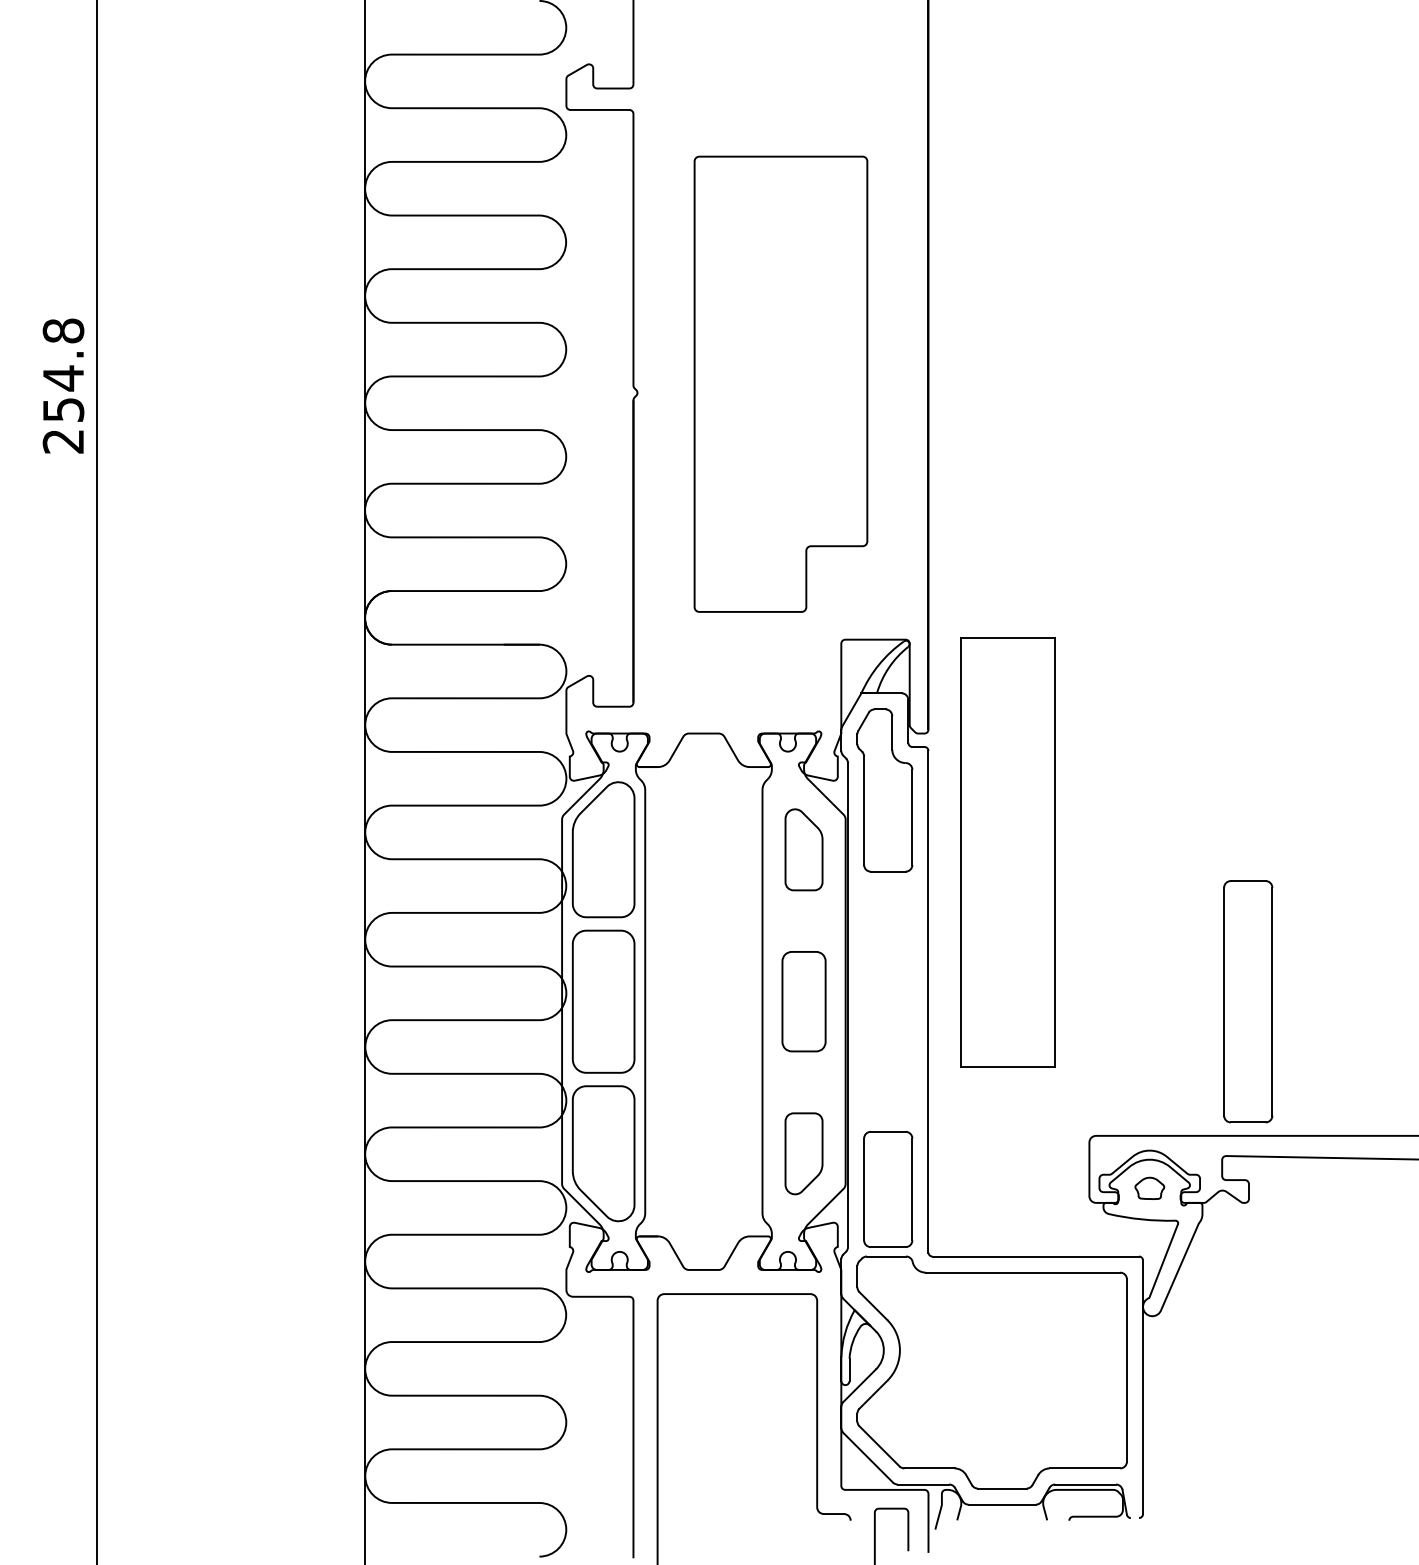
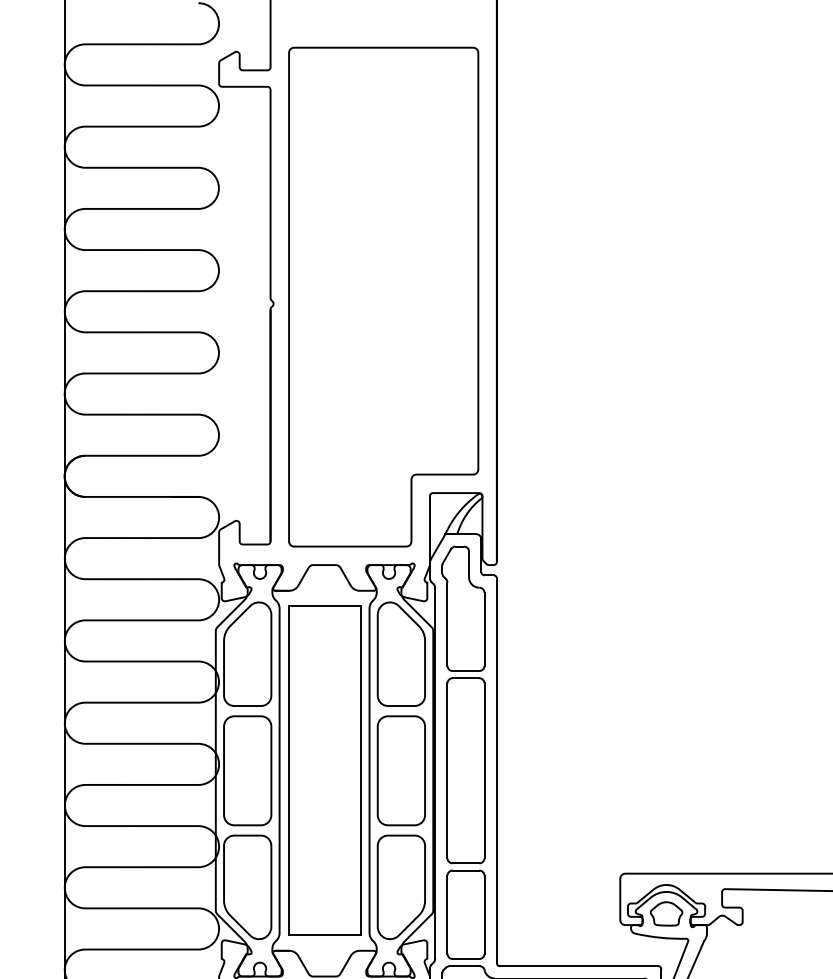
part: (780, 384) -> (383, 297), size x1.43
part: (803, 849) -> (400, 654), size x1.67
part: (1007, 852) -> (324, 770), moved
part: (803, 1001) -> (400, 770), size x1.43
part: (1248, 1001) -> (466, 770), moved
part: (803, 1153) -> (400, 887), size x1.67
part: (1149, 1188) -> (666, 914), size x1.43

